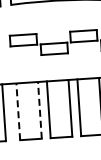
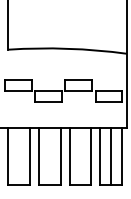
line: (40, 110) -> (30, 156), dashed -> solid
line: (18, 111) -> (8, 156), dashed -> solid

